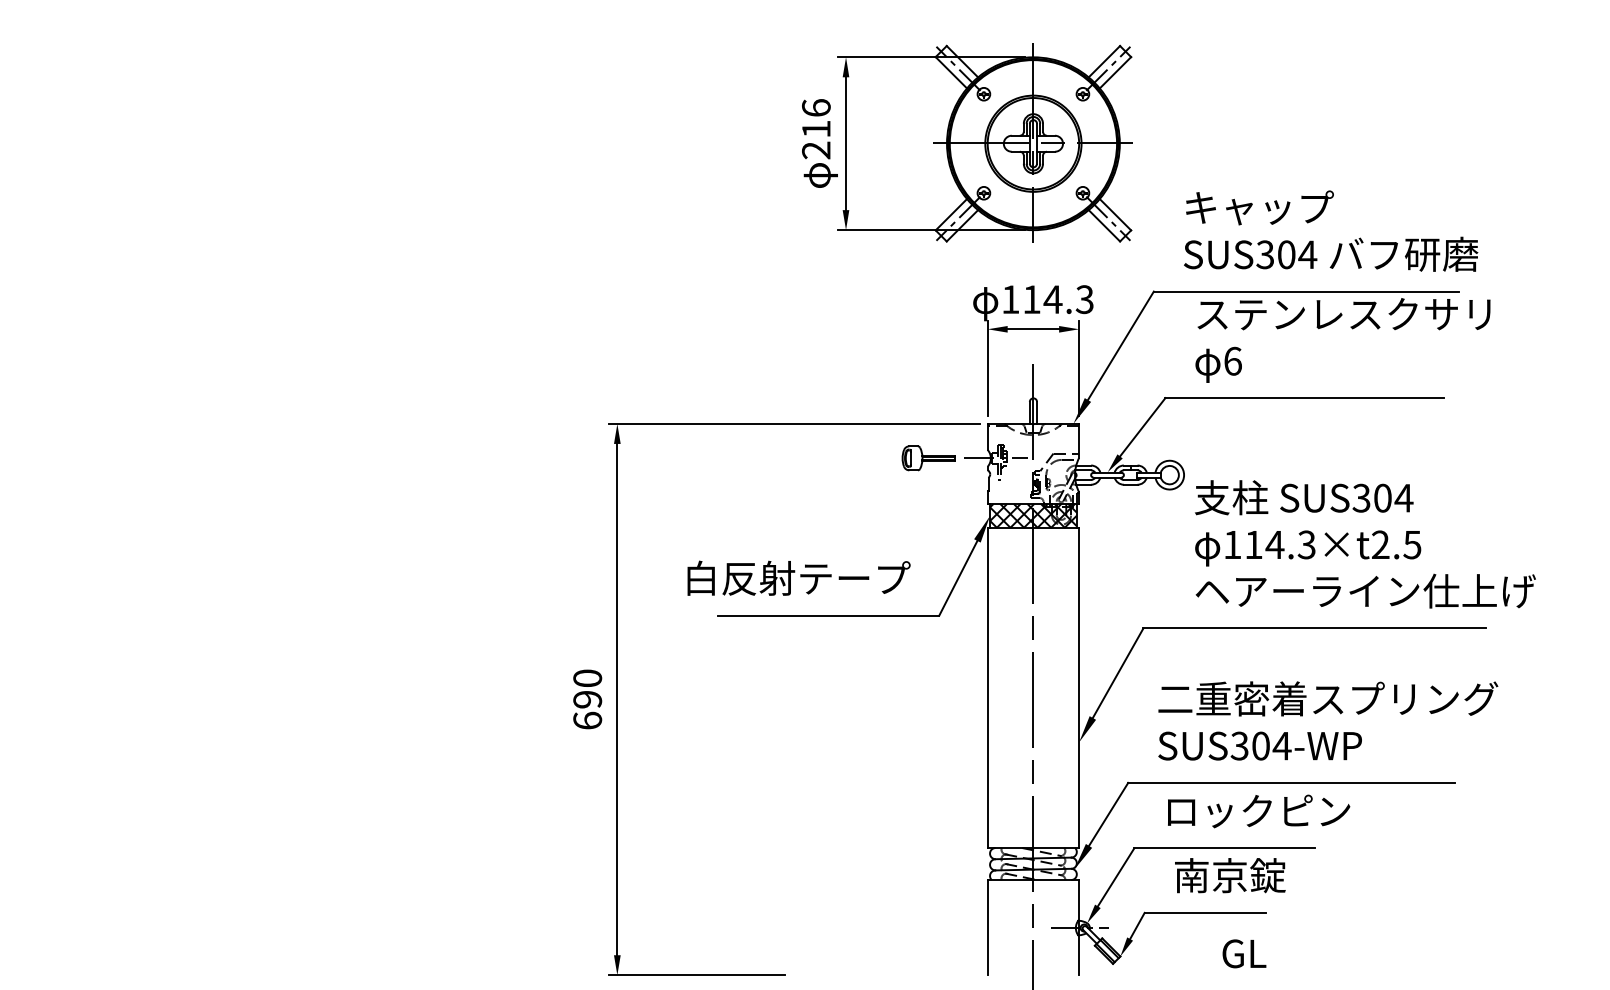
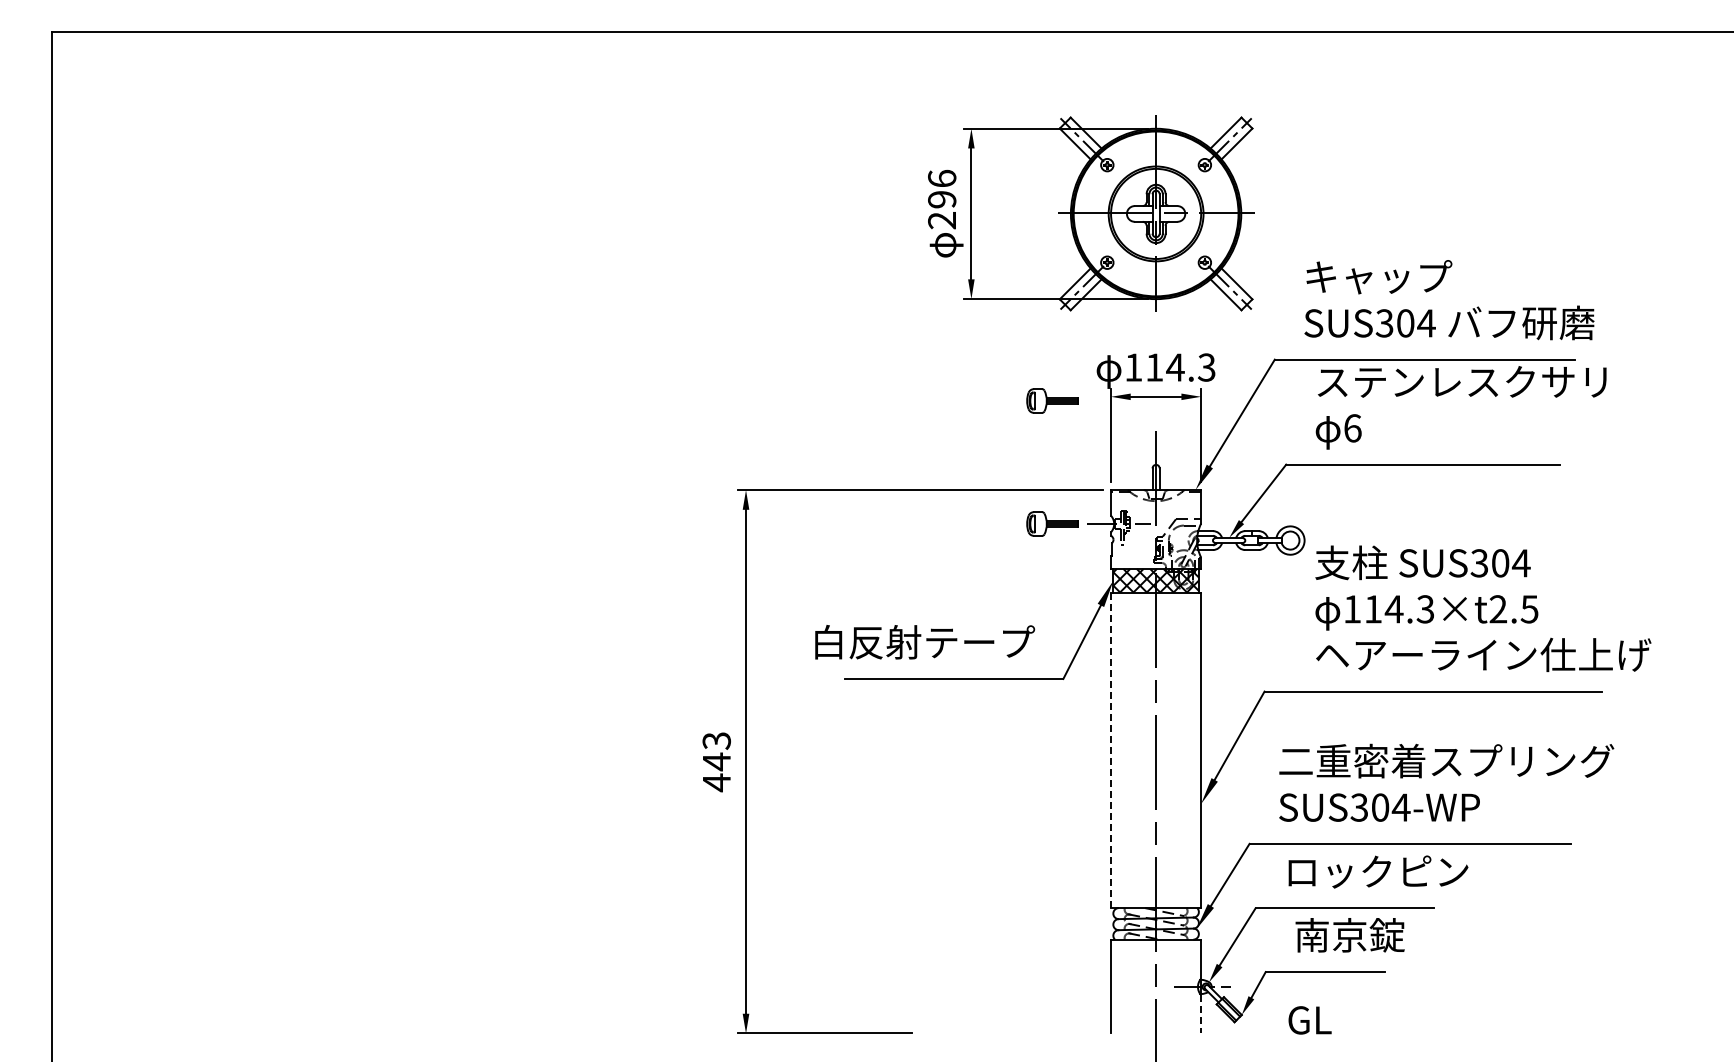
text: (816, 129) -> (942, 199), 216 -> 296
part: (928, 333) -> (1052, 400), added
line: (988, 688) -> (1111, 750), solid -> dashed
text: (587, 700) -> (716, 762), 690 -> 443
text: (1243, 953) -> (1309, 1020), moved
line: (1079, 955) -> (1201, 1014), solid -> dashed

